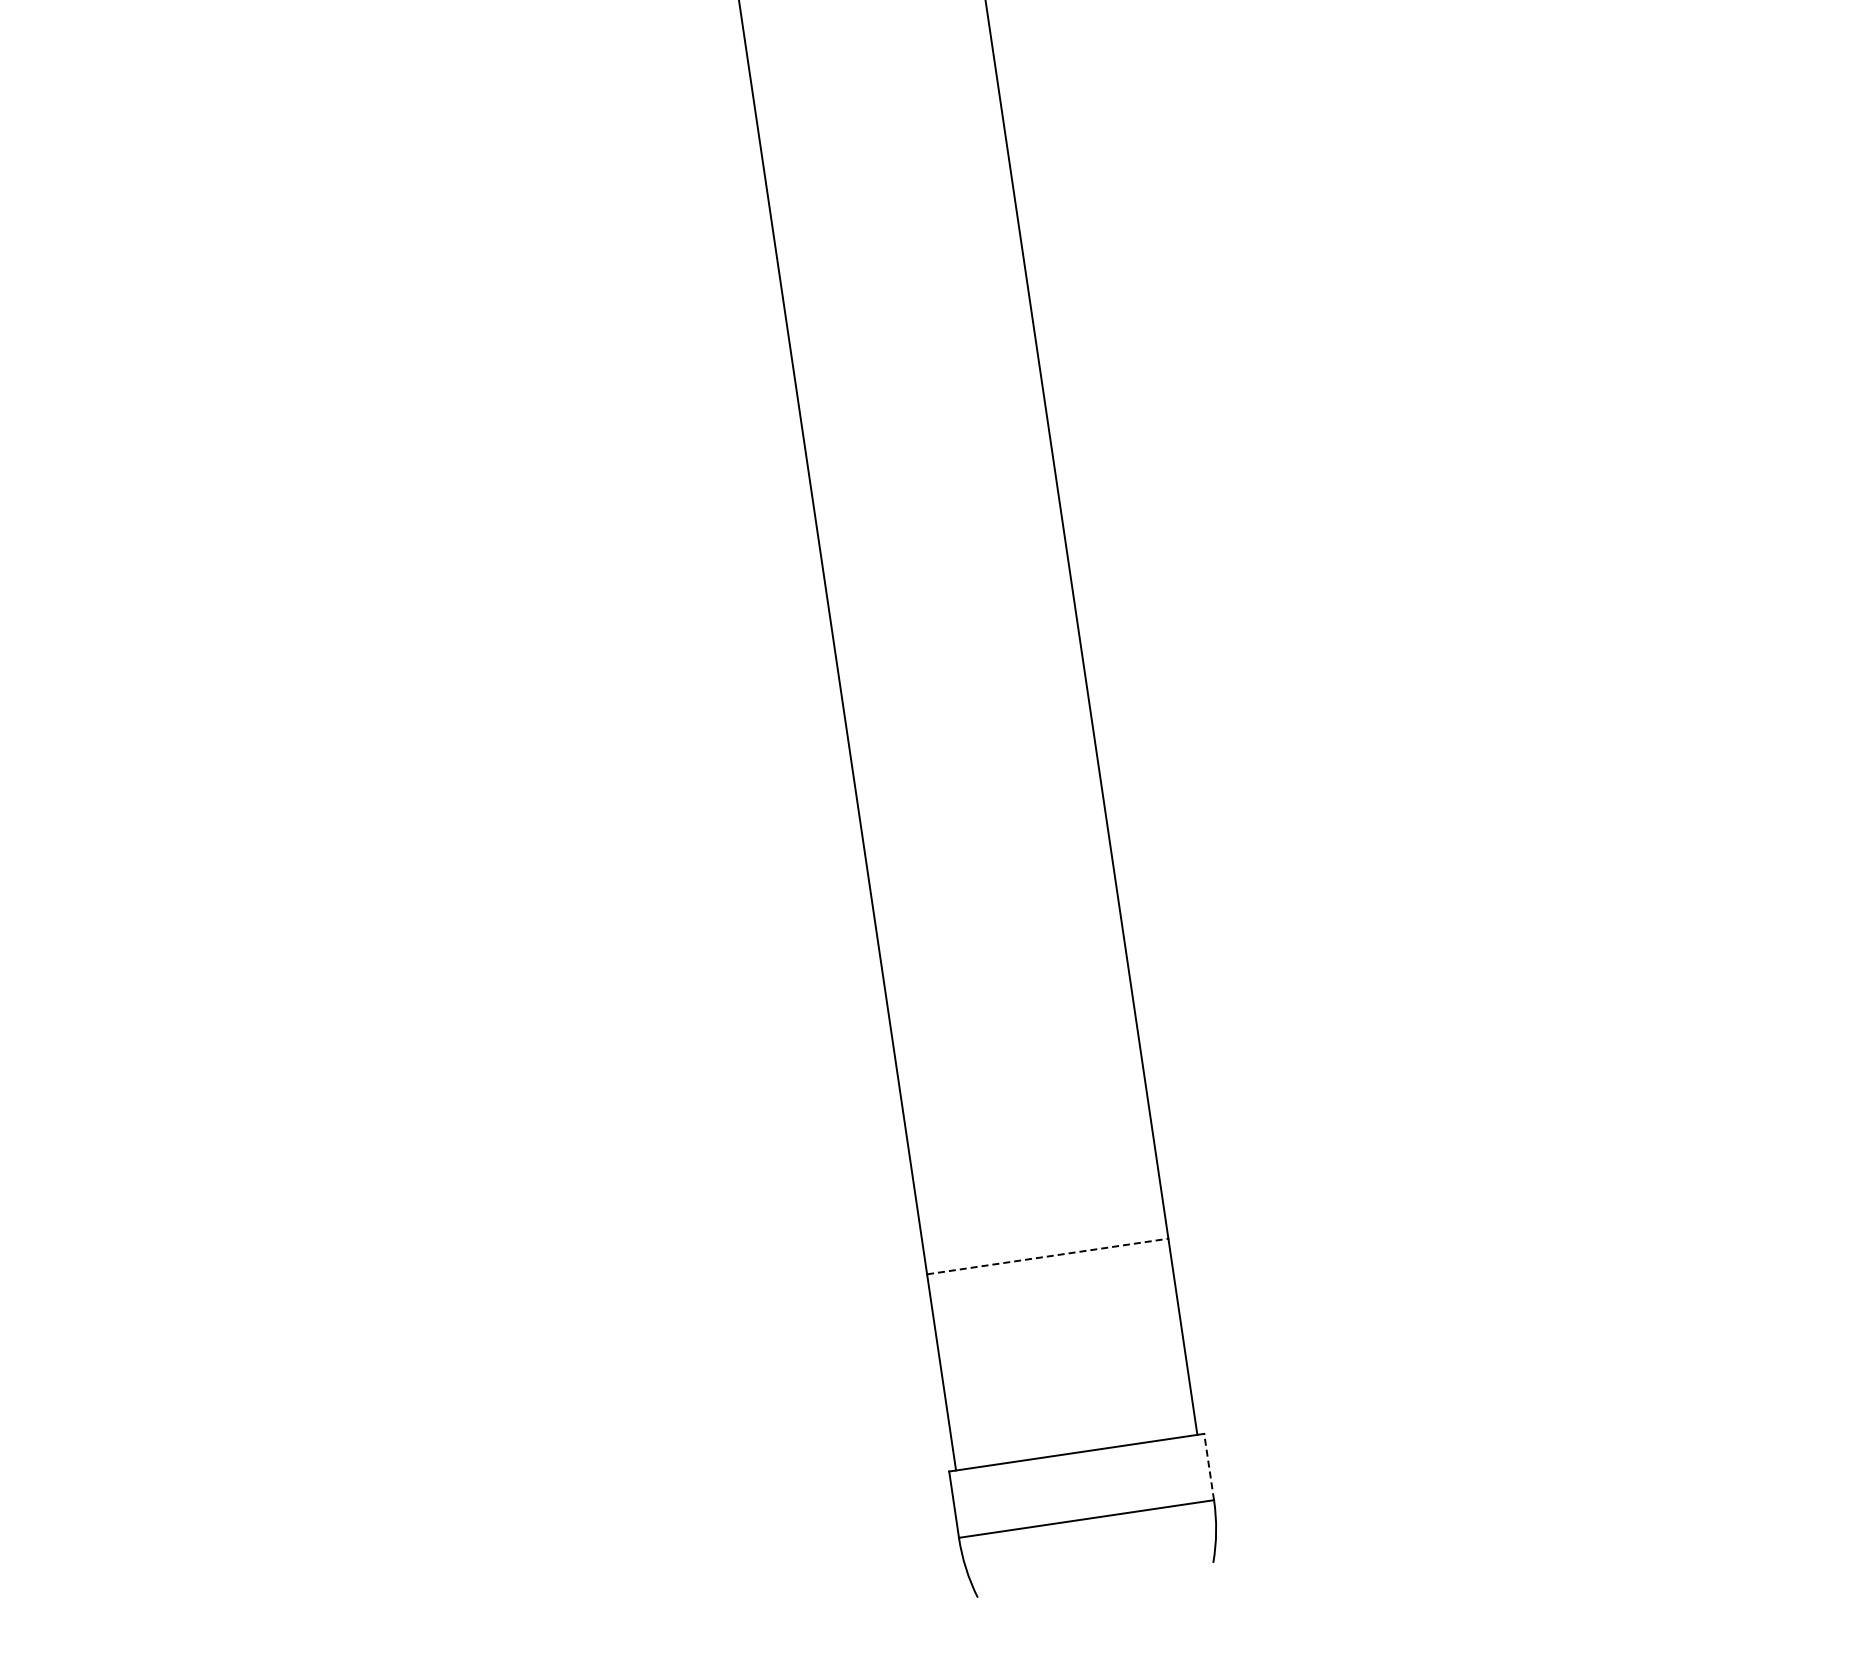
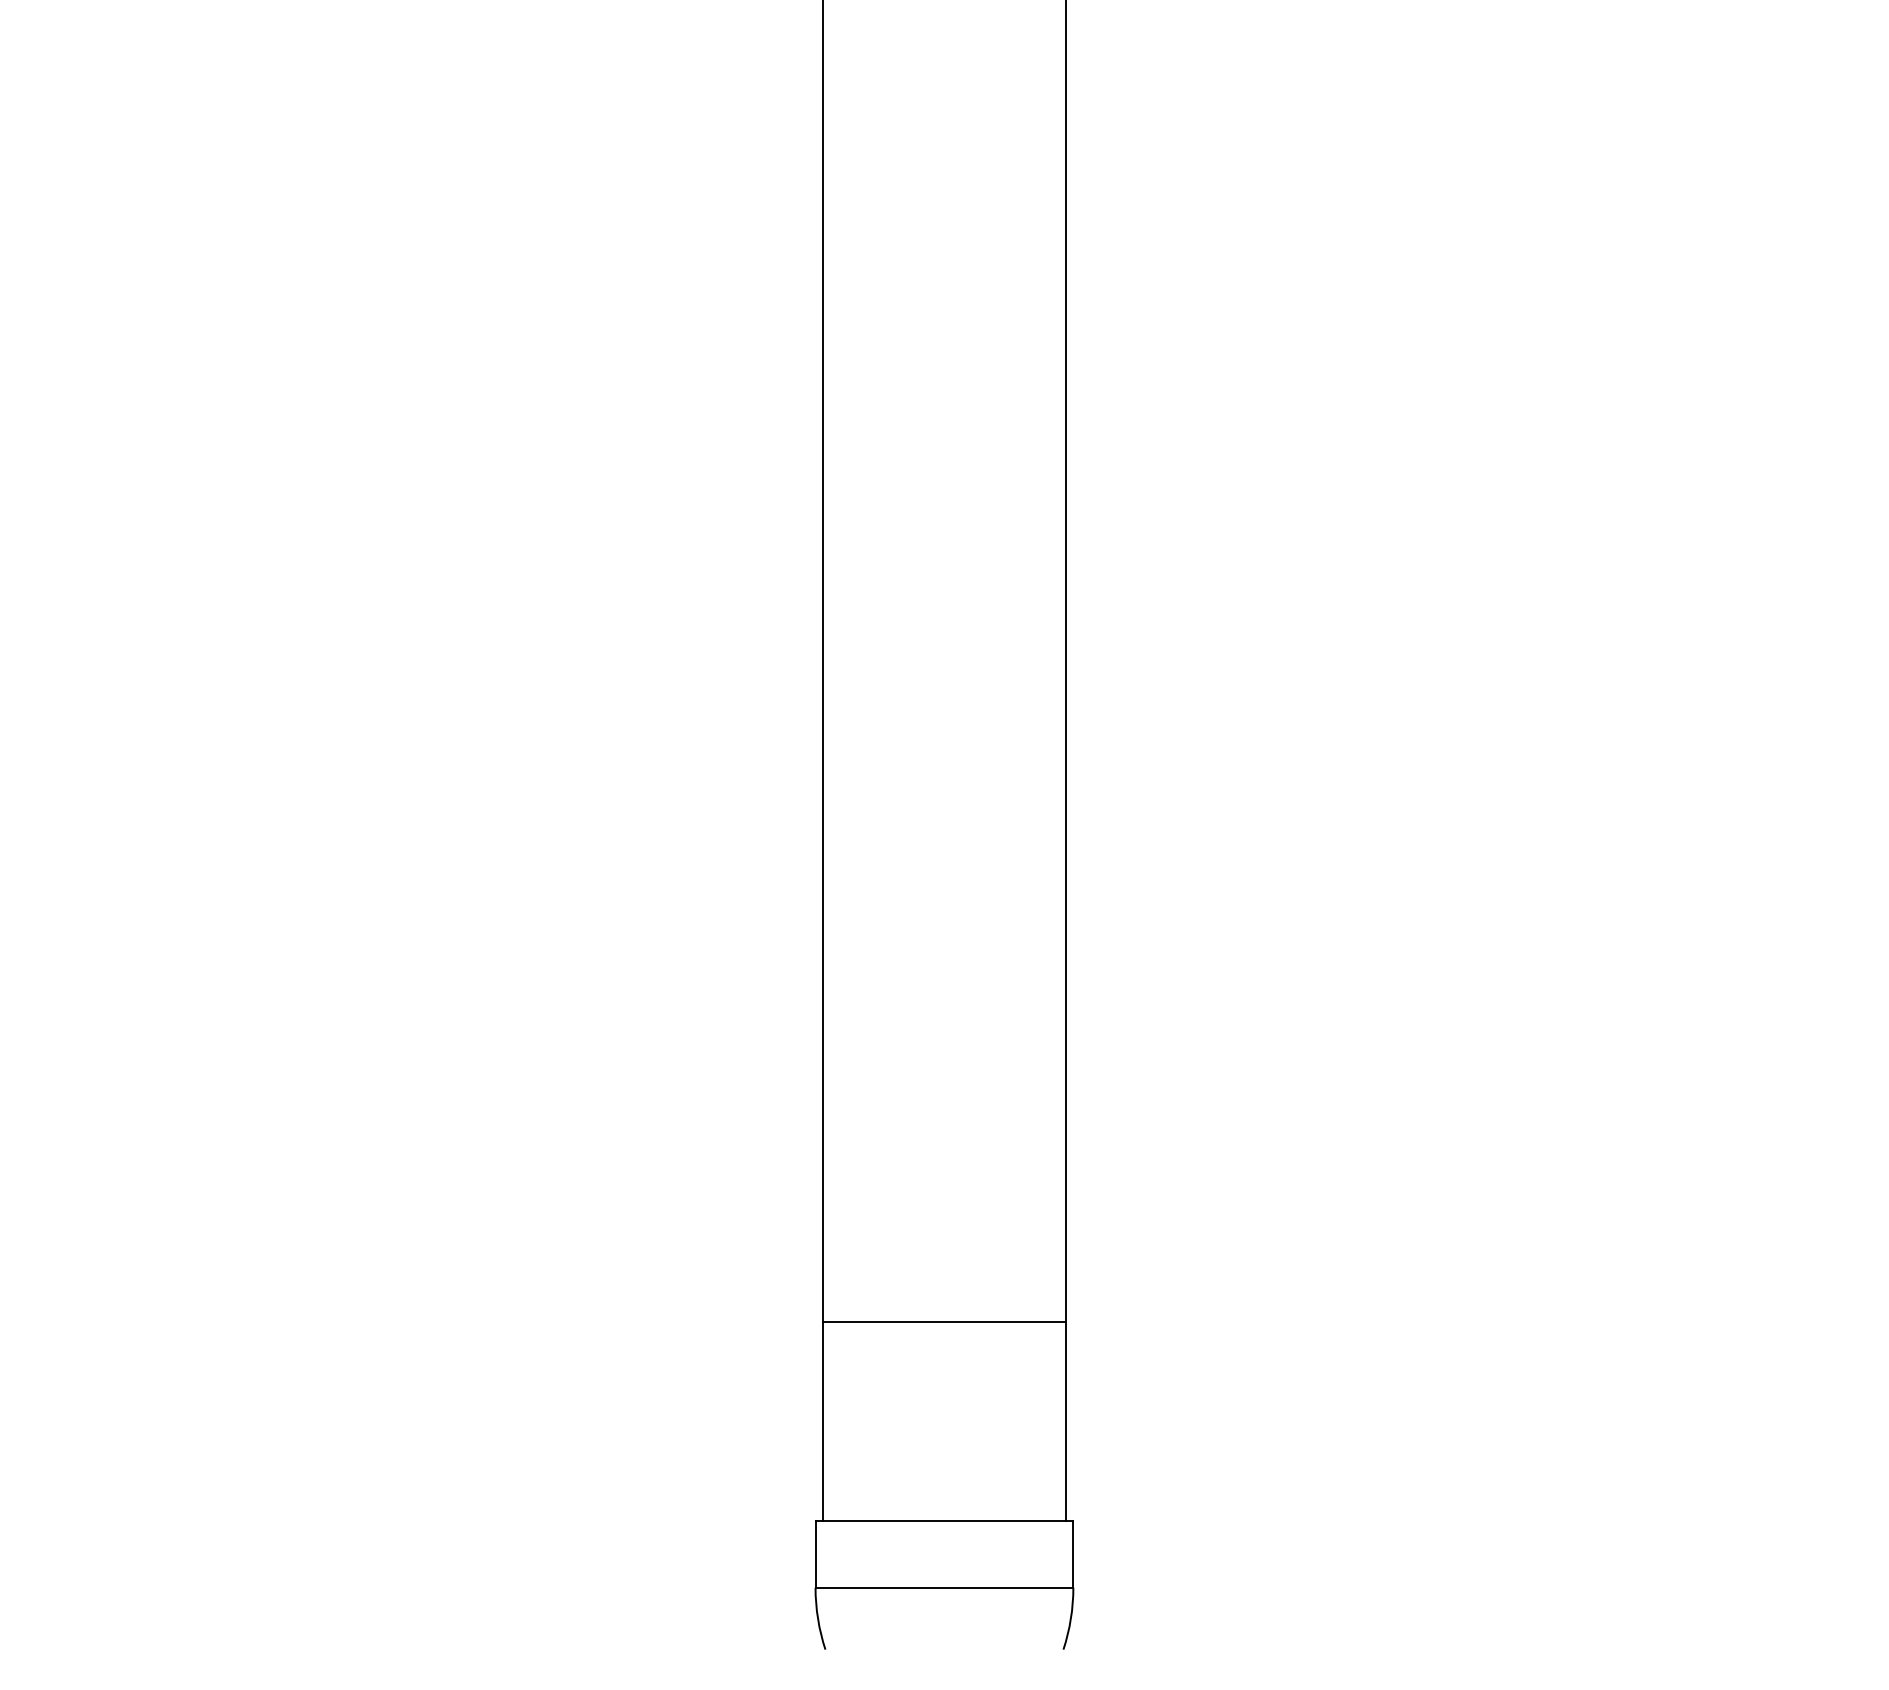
line: (1047, 1256) -> (944, 1322), dashed -> solid
line: (1209, 1467) -> (1073, 1554), dashed -> solid

